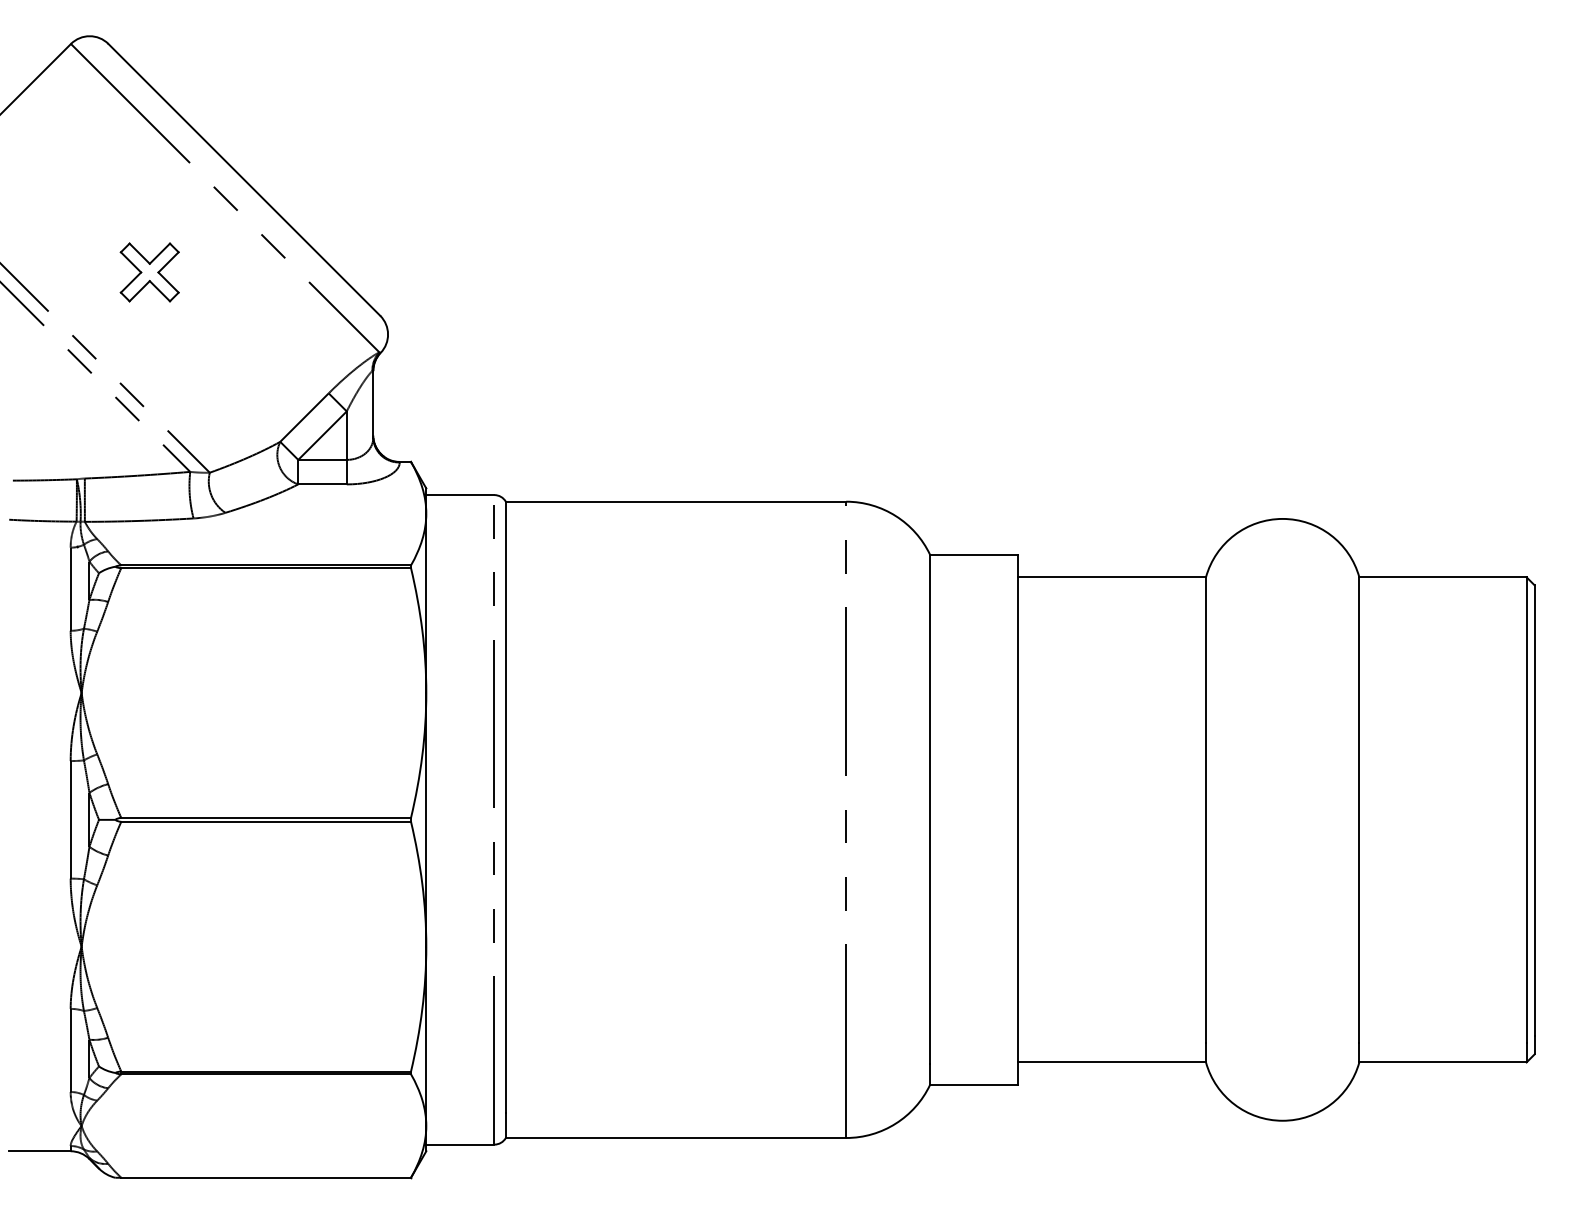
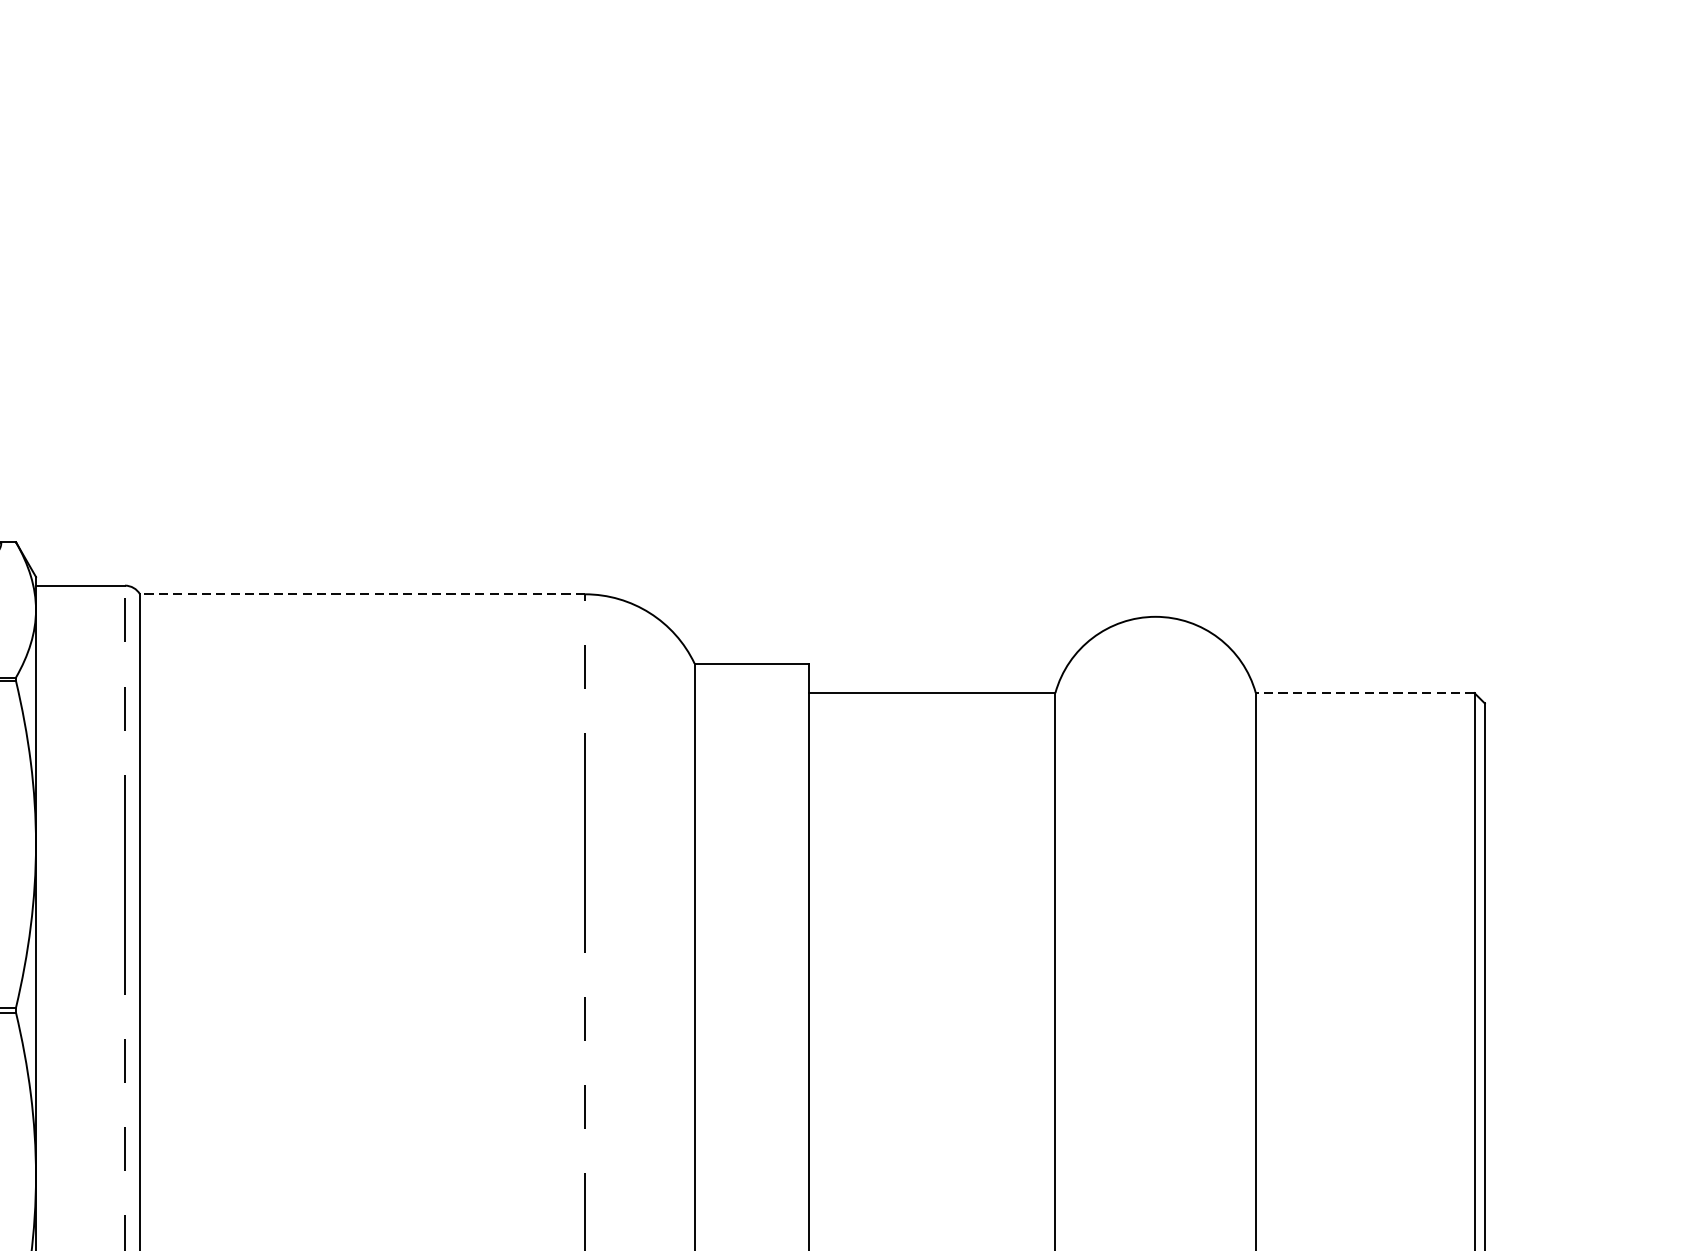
line: (675, 501) -> (361, 594), solid -> dashed
line: (1442, 577) -> (1364, 693), solid -> dashed

